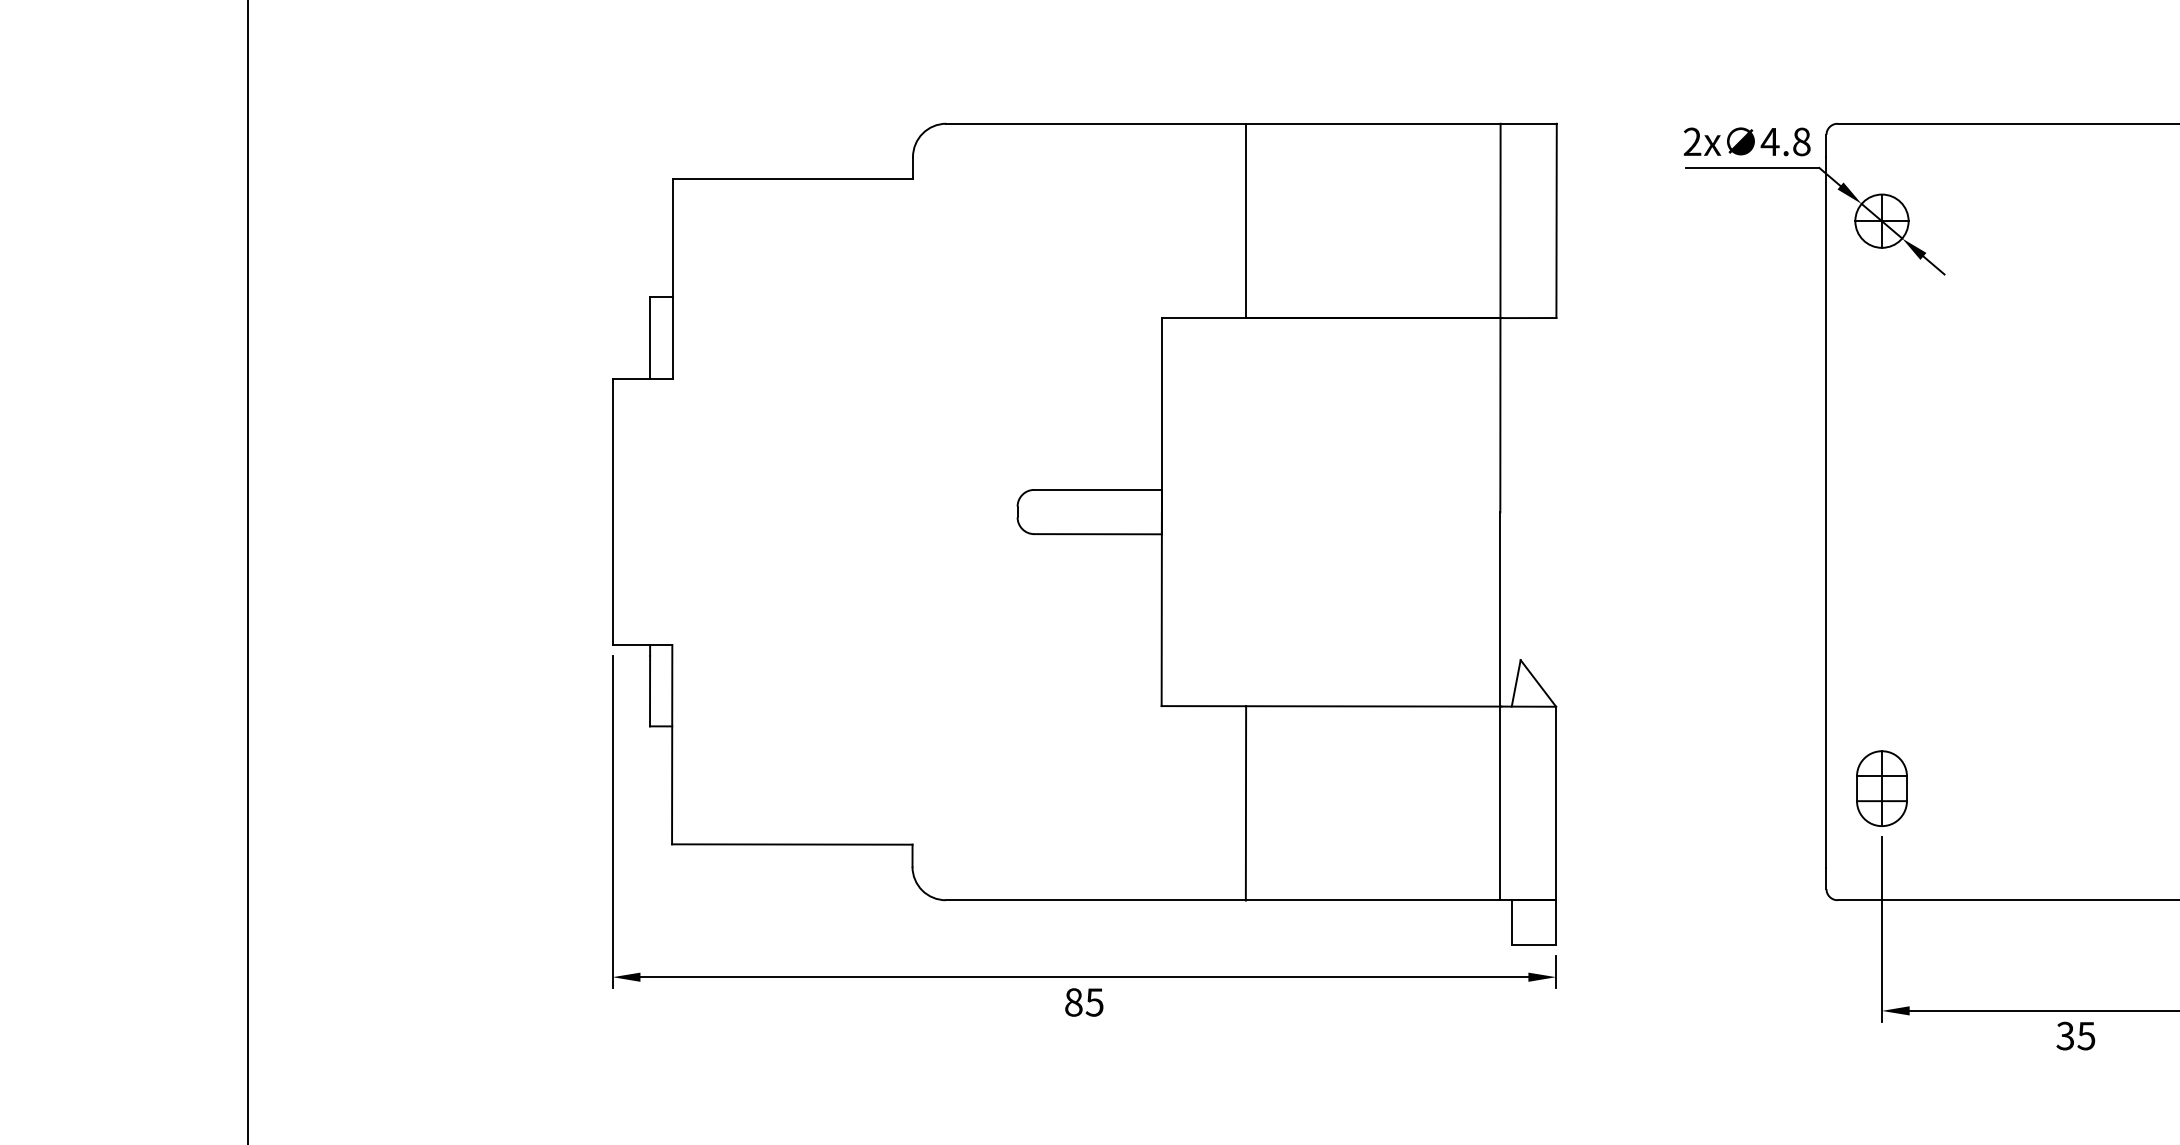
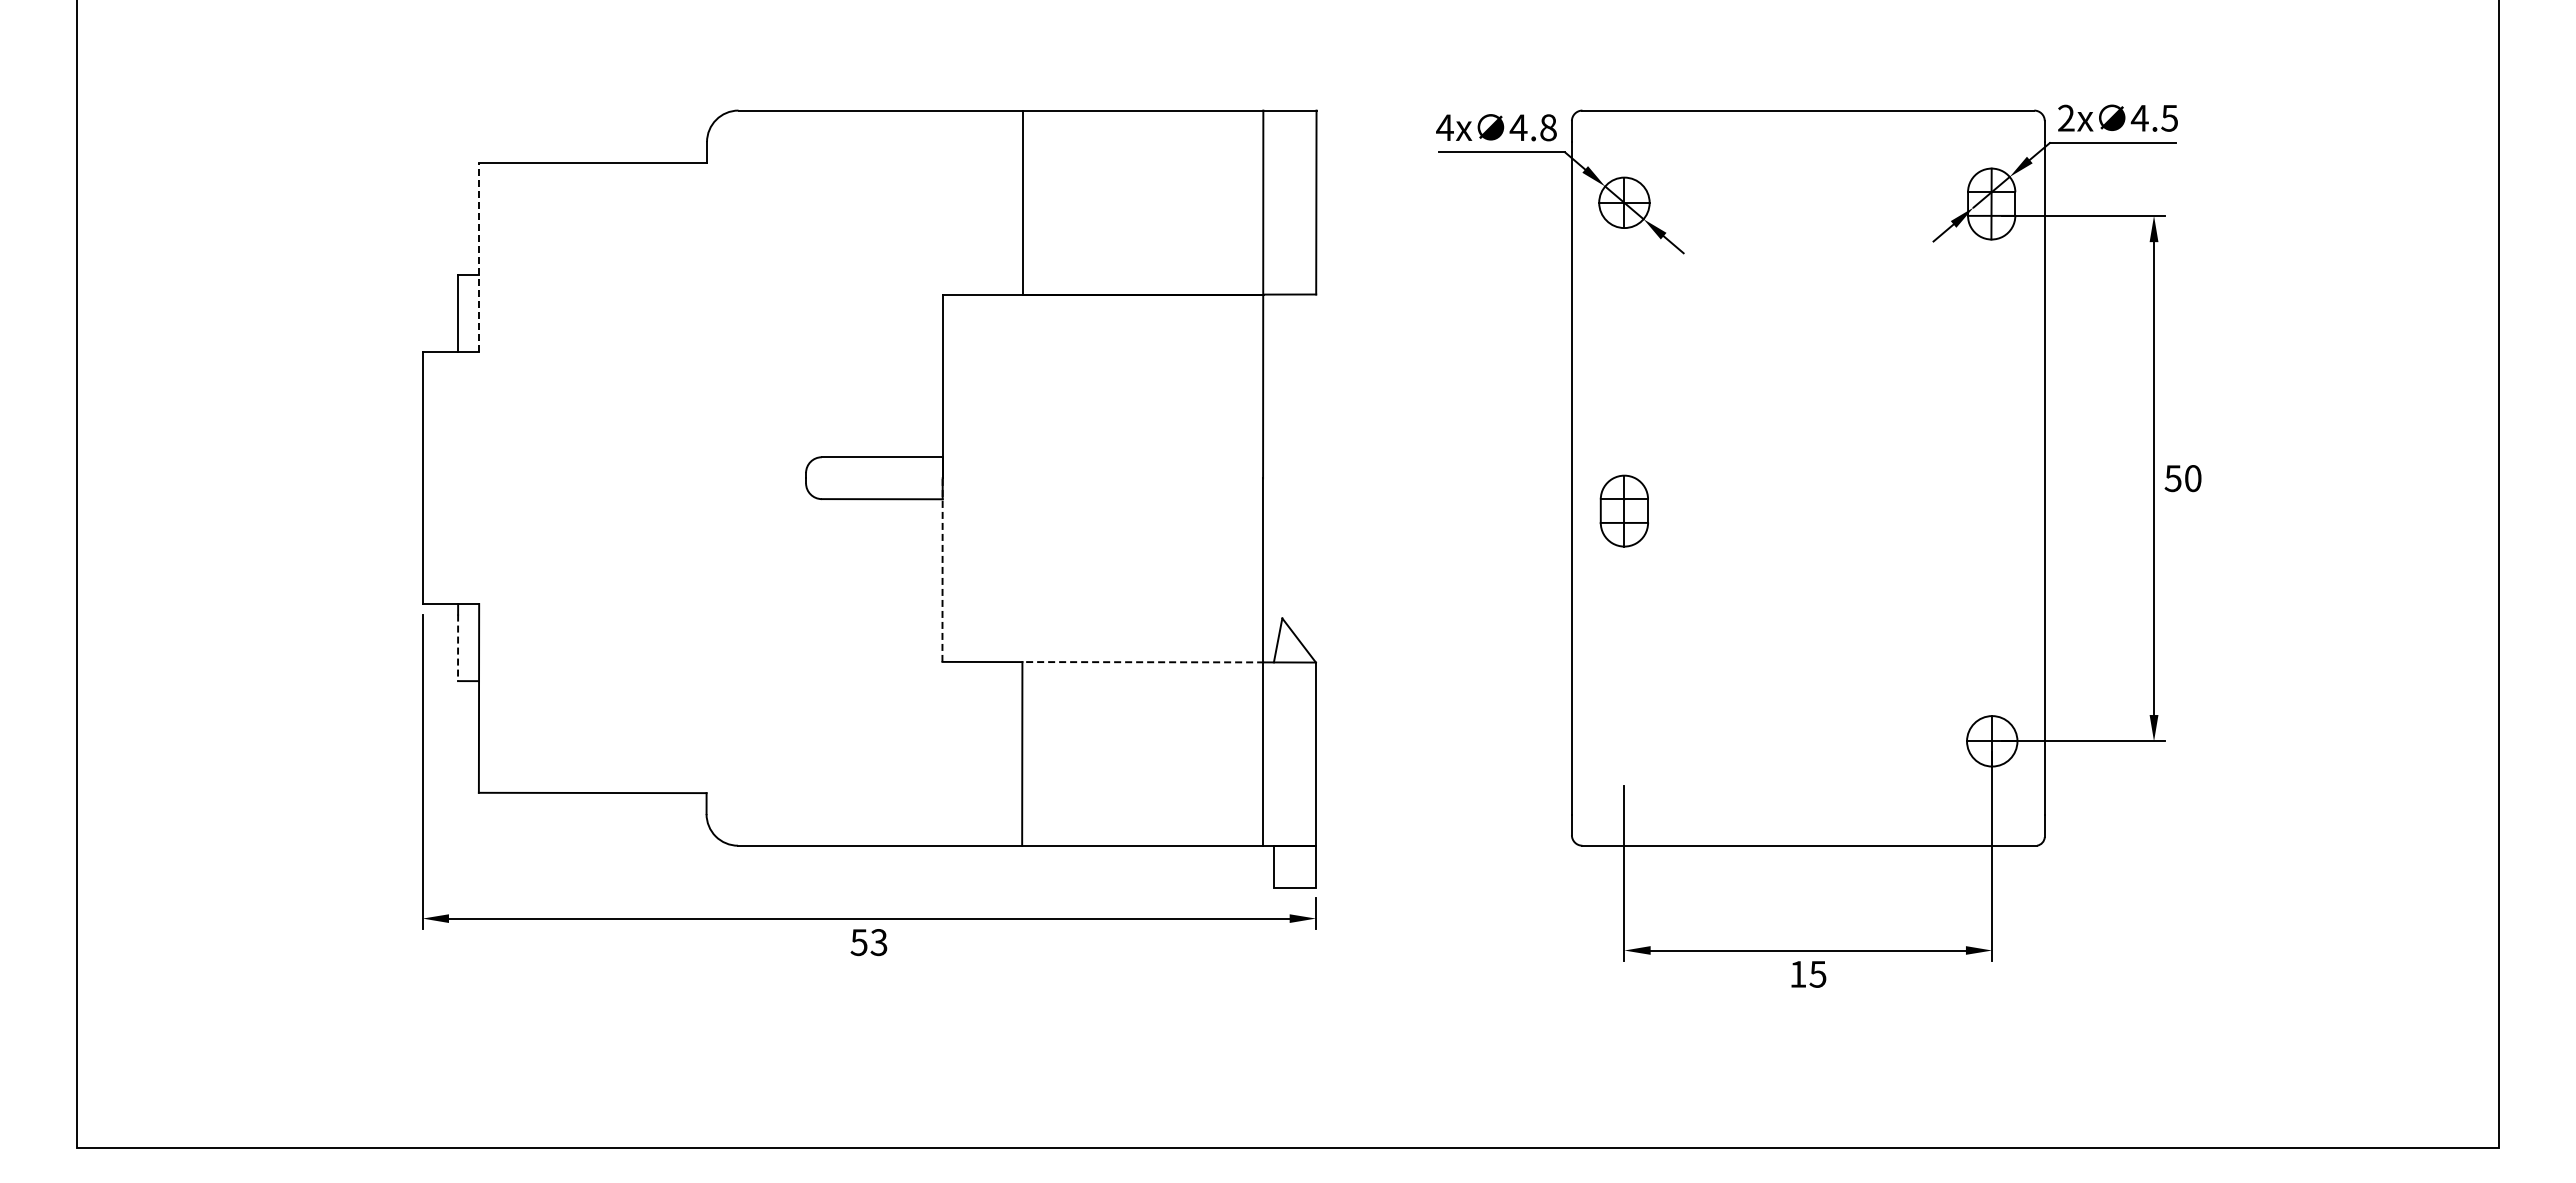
text: (1691, 141) -> (1444, 127), 2x -> 4x
line: (672, 278) -> (479, 257), solid -> dashed
line: (1161, 609) -> (942, 570), solid -> dashed
line: (650, 691) -> (458, 648), solid -> dashed
line: (1374, 706) -> (1143, 662), solid -> dashed
part: (1880, 788) -> (1623, 510), moved
text: (1083, 1002) -> (868, 942), 85 -> 53
text: (2064, 1035) -> (1797, 973), 35 -> 15

